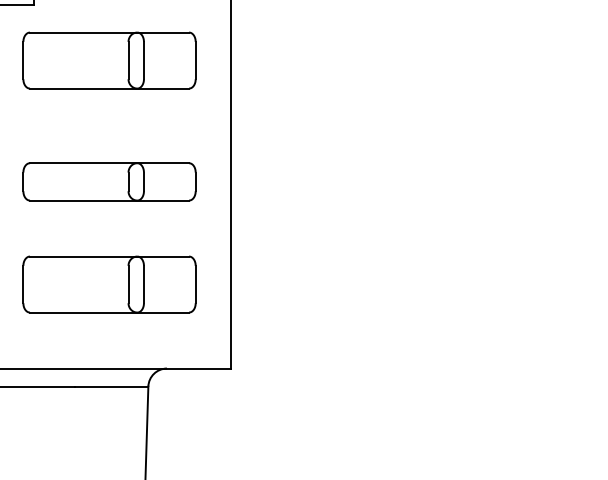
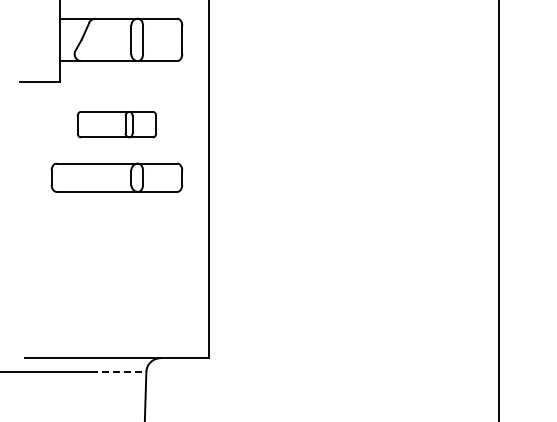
part: (108, 60) -> (116, 124), size x0.6
part: (108, 181) -> (116, 177), moved
part: (108, 284) -> (116, 294), removed
line: (111, 386) -> (118, 371), solid -> dashed

